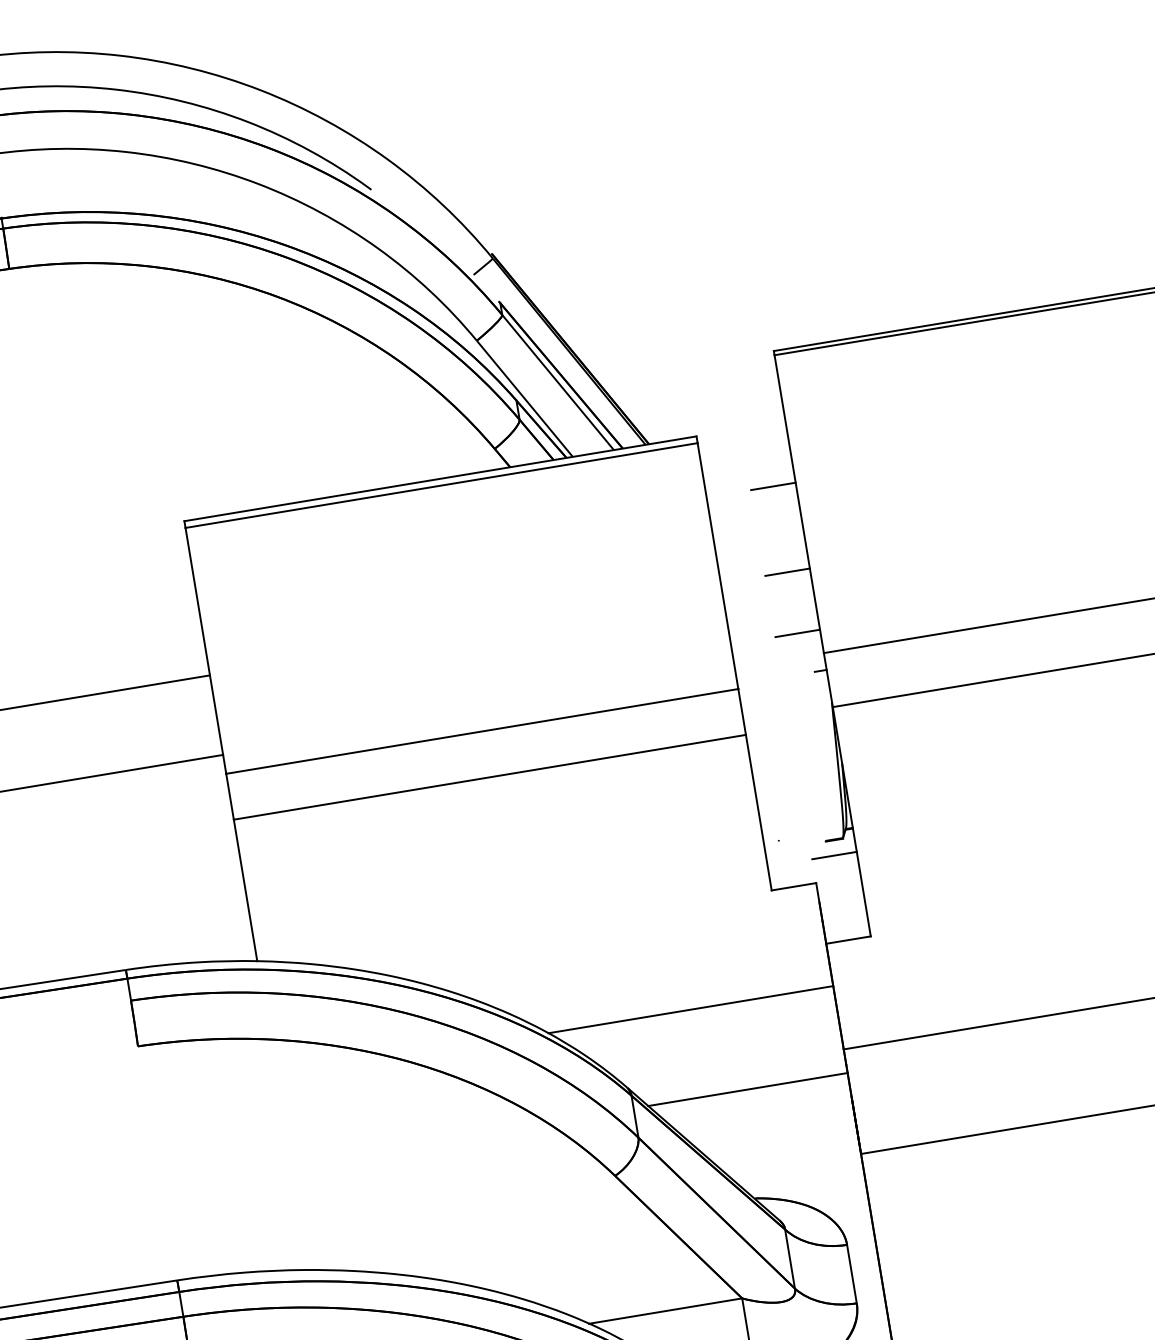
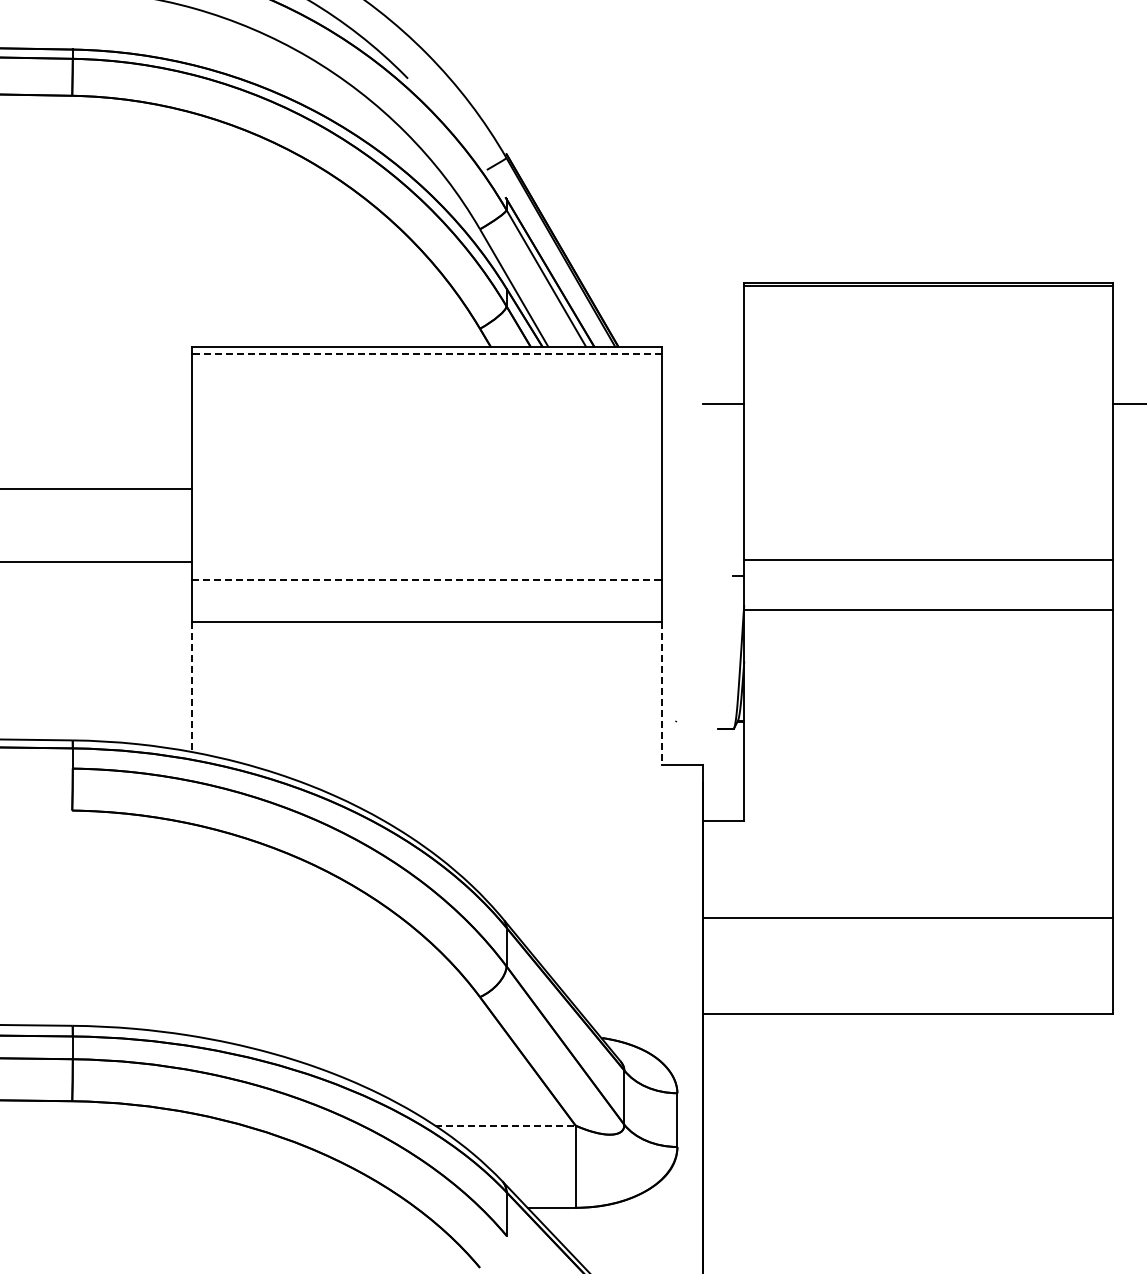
line: (440, 485) -> (426, 353), solid -> dashed
line: (787, 572) -> (723, 482), removed
line: (797, 633) -> (723, 538), removed
line: (482, 731) -> (427, 579), solid -> dashed
line: (758, 812) -> (662, 693), solid -> dashed
line: (834, 856) -> (723, 743), removed
line: (245, 891) -> (191, 687), solid -> dashed
line: (690, 1009) -> (572, 859), removed
line: (747, 1089) -> (611, 939), removed
line: (665, 1310) -> (505, 1125), solid -> dashed

